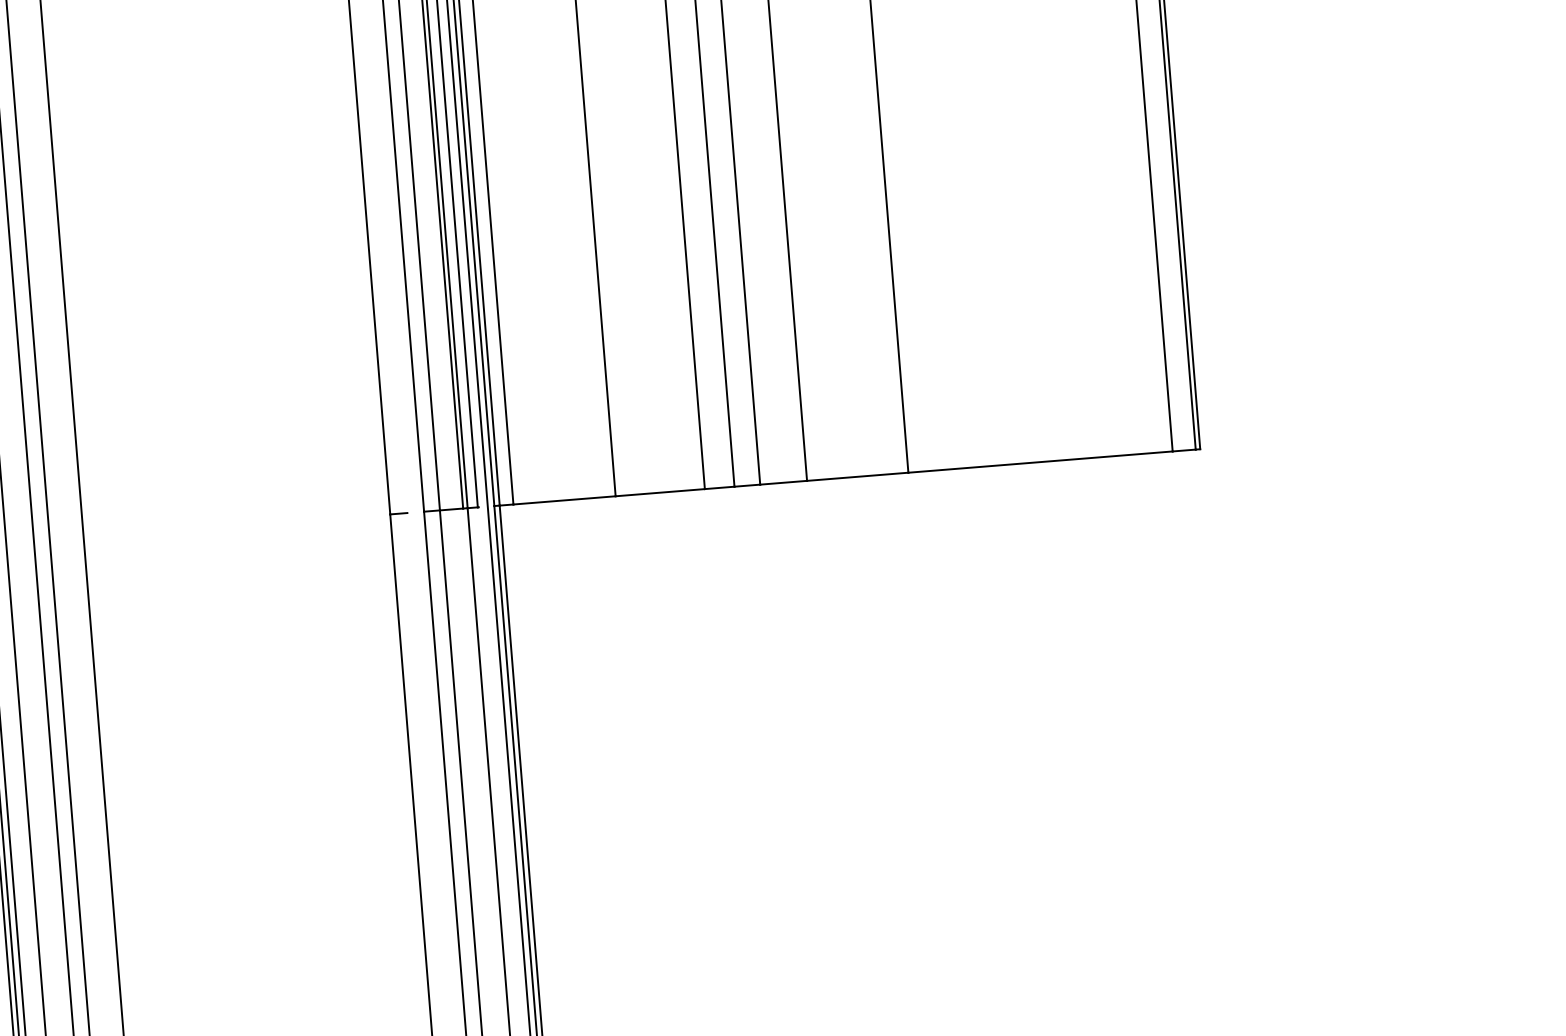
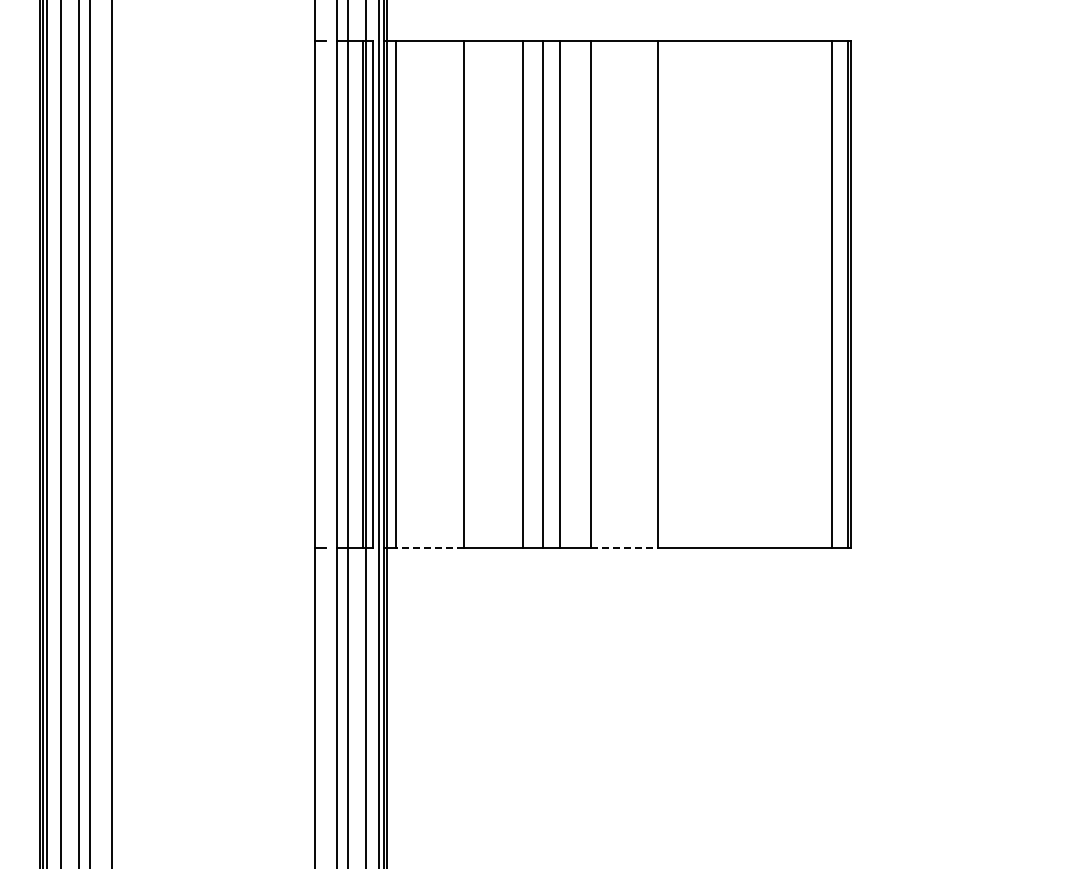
line: (858, 477) -> (624, 548), solid -> dashed
line: (565, 501) -> (430, 548), solid -> dashed

